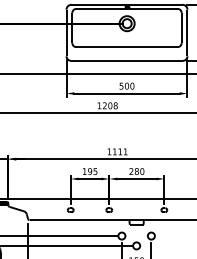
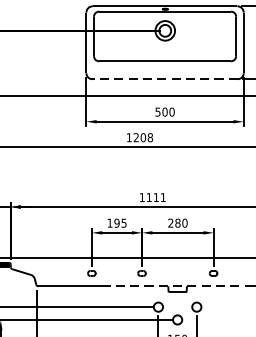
line: (127, 60) -> (165, 78), solid -> dashed
line: (134, 220) -> (174, 286), solid -> dashed

